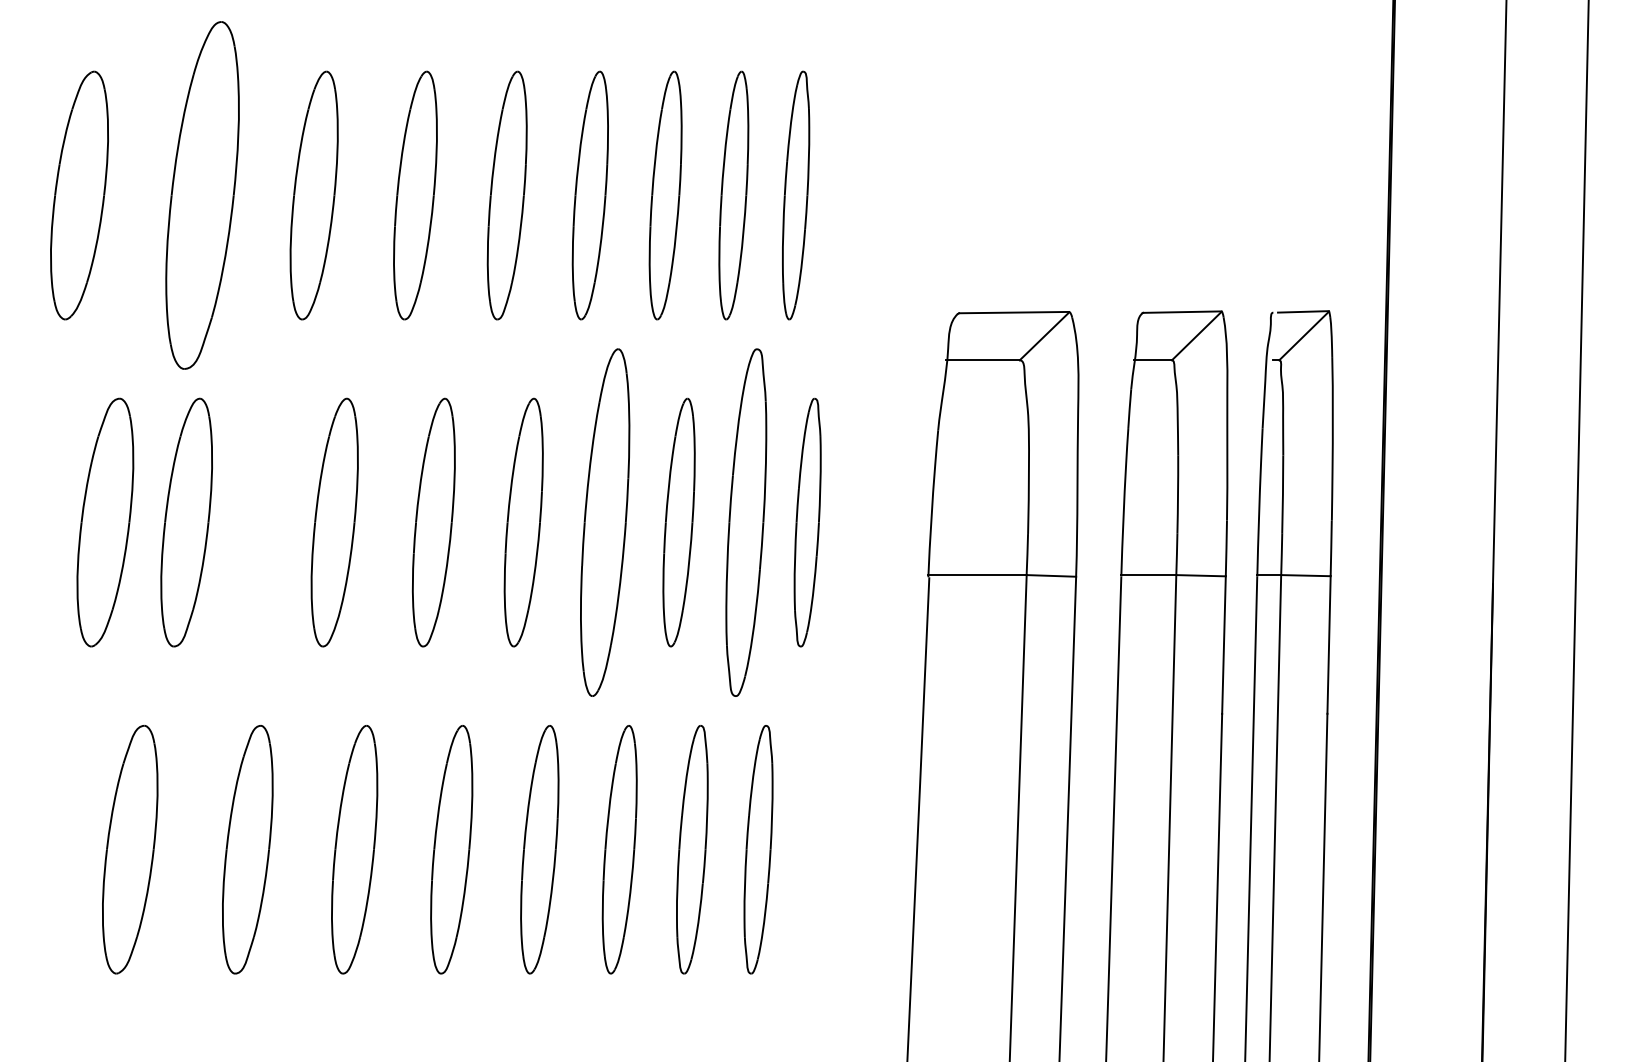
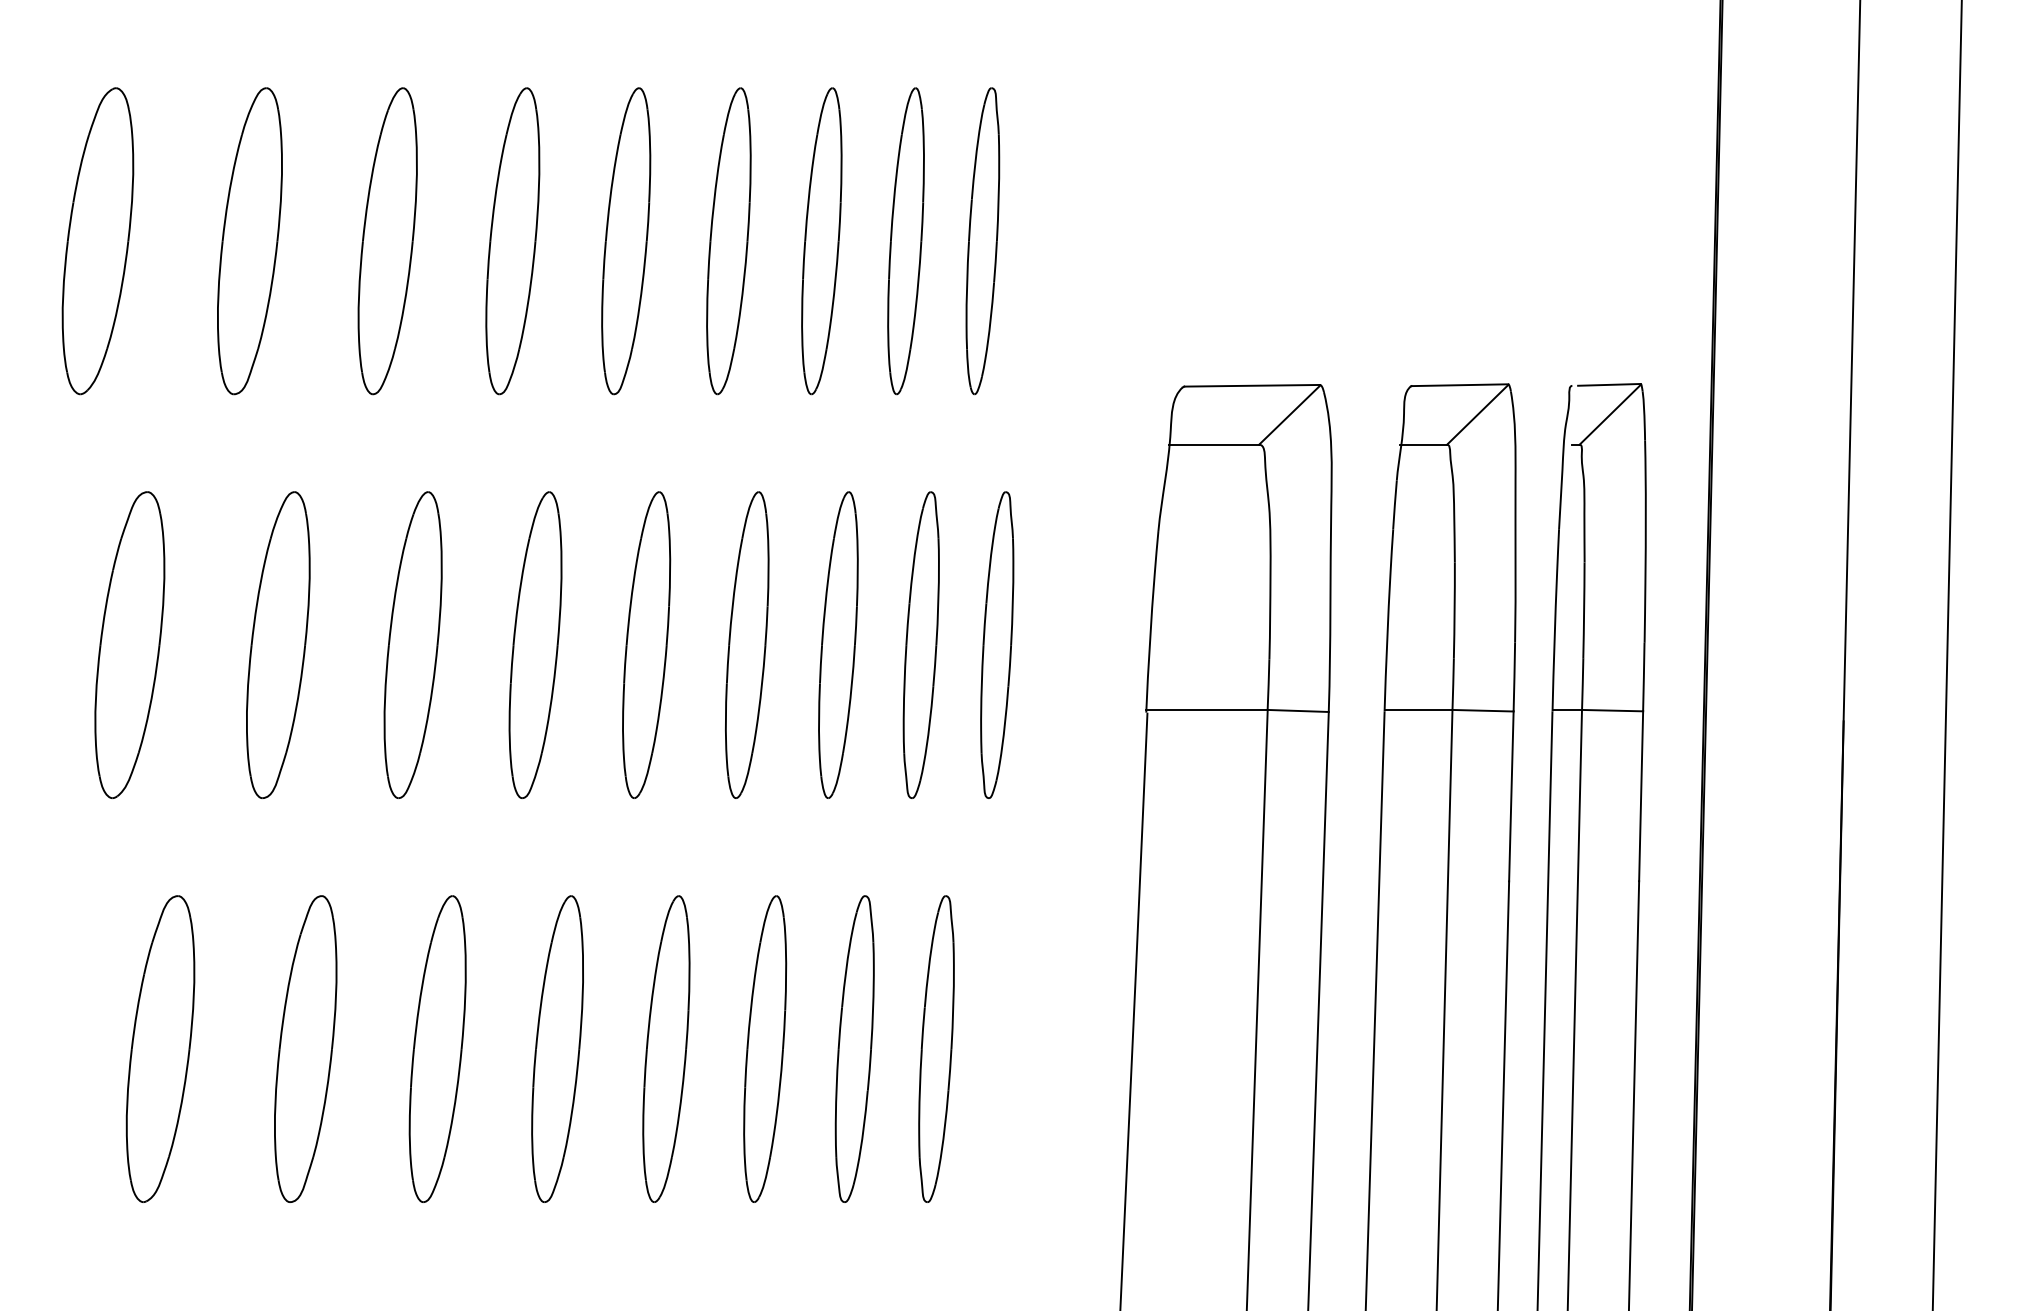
part: (202, 195) -> (249, 241), size x0.71
part: (186, 522) -> (278, 644), moved
part: (605, 522) -> (747, 644), size x0.71
part: (745, 522) -> (920, 644), size x0.71

